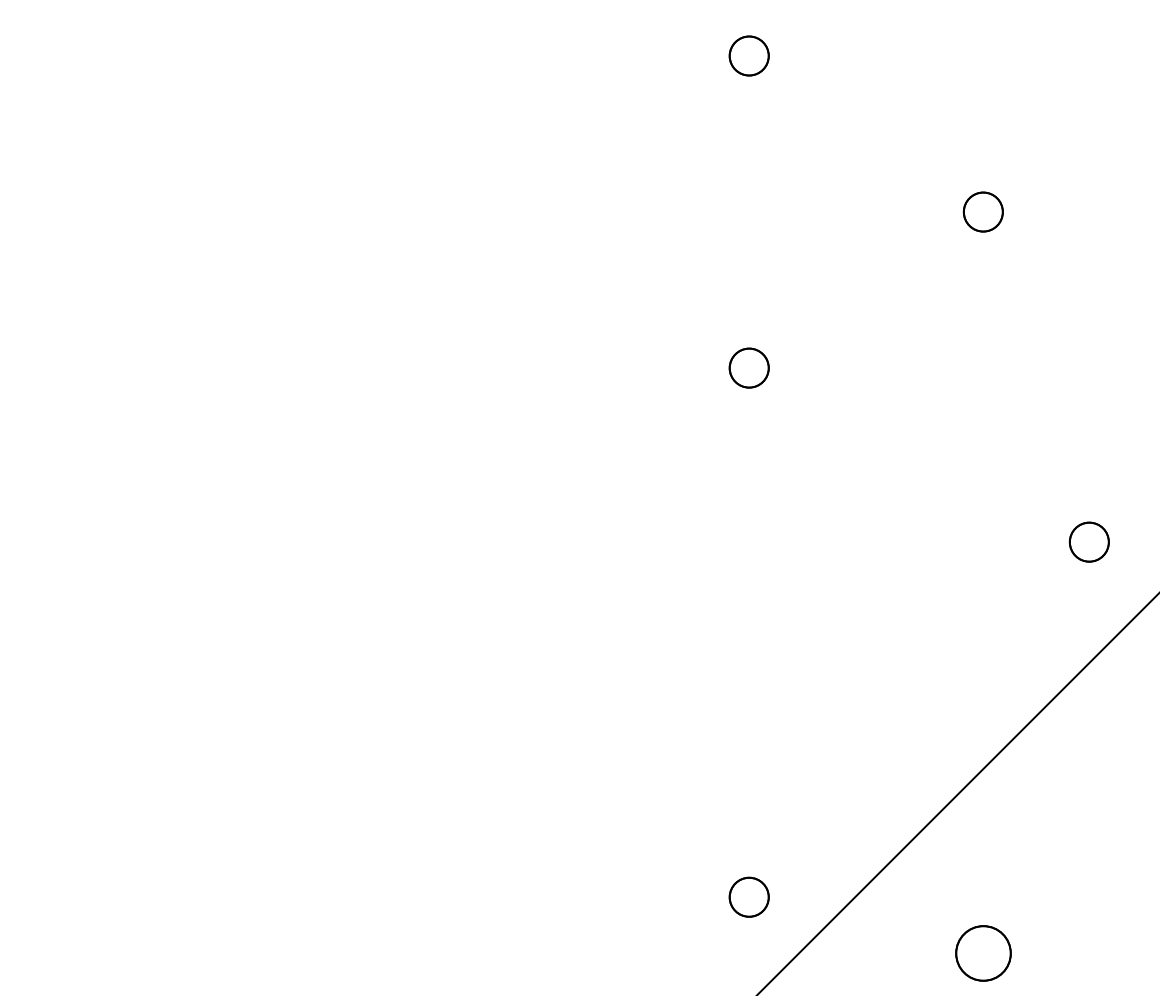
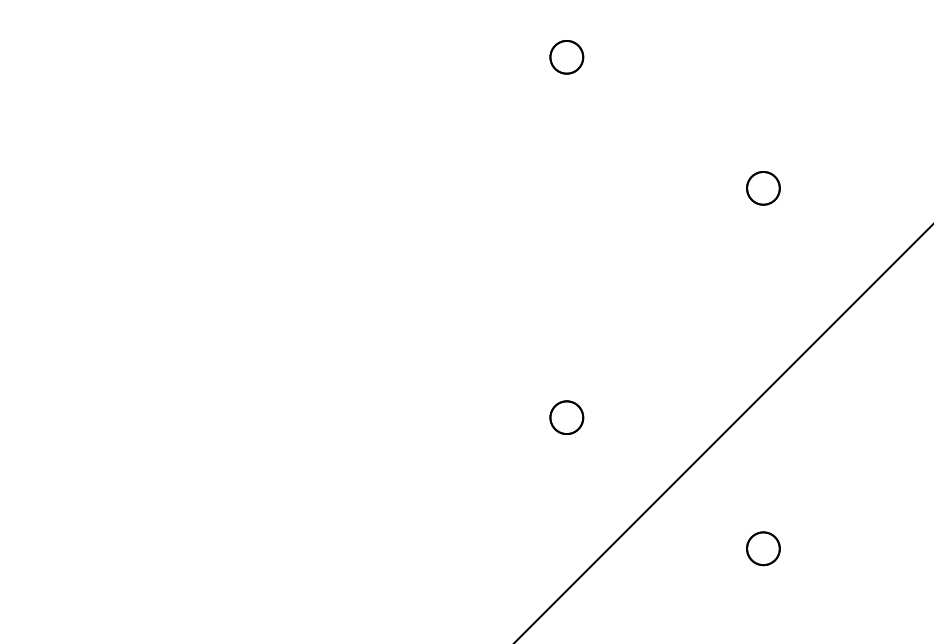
part: (1088, 541) -> (762, 187), moved
part: (748, 896) -> (566, 417), moved
part: (982, 952) -> (762, 548), size x0.71

